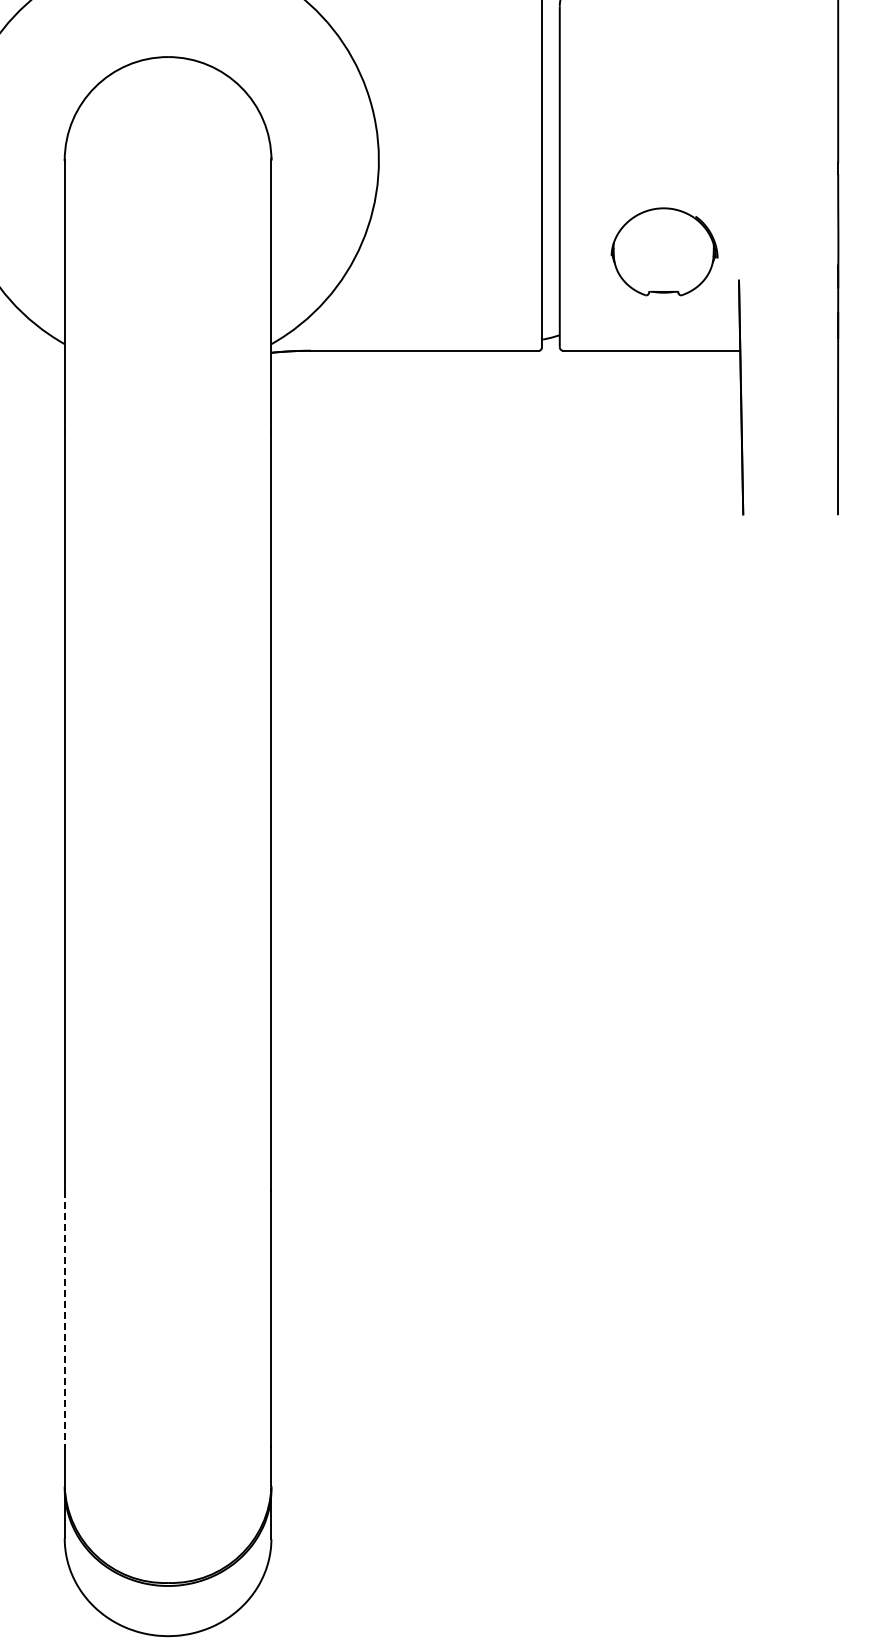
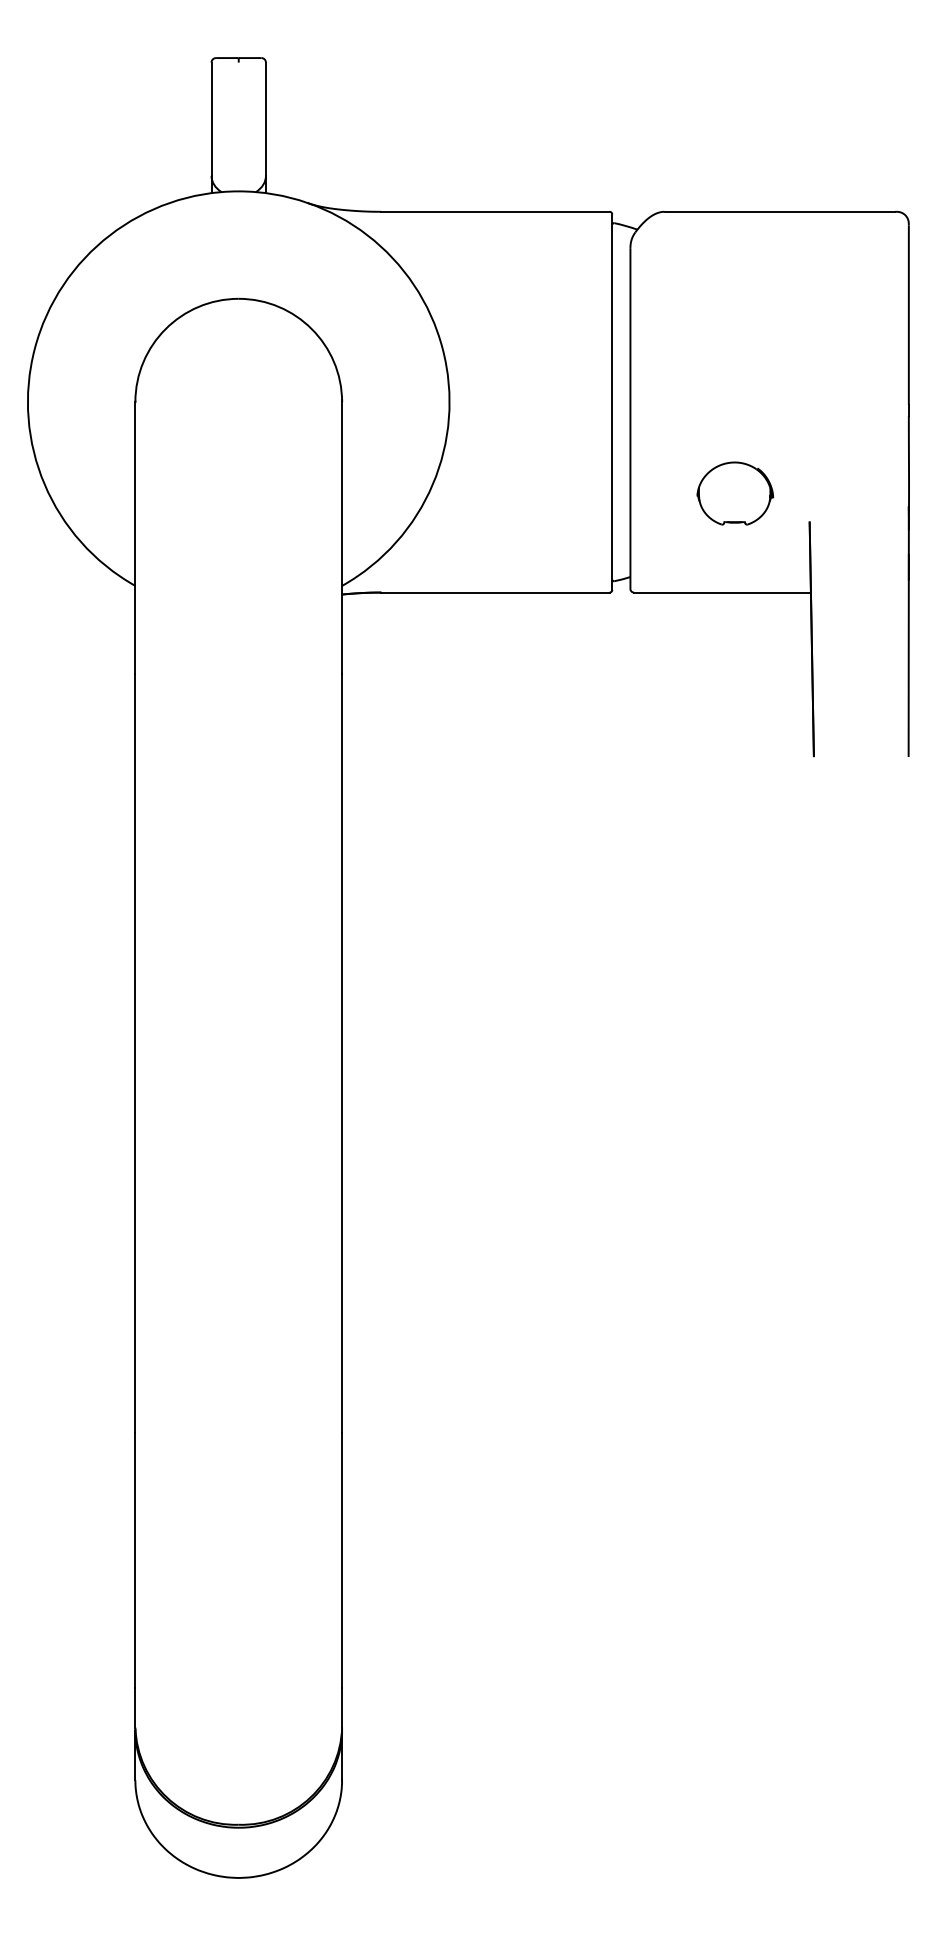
part: (664, 251) -> (735, 493), size x0.71
line: (64, 1318) -> (135, 1560), dashed -> solid

